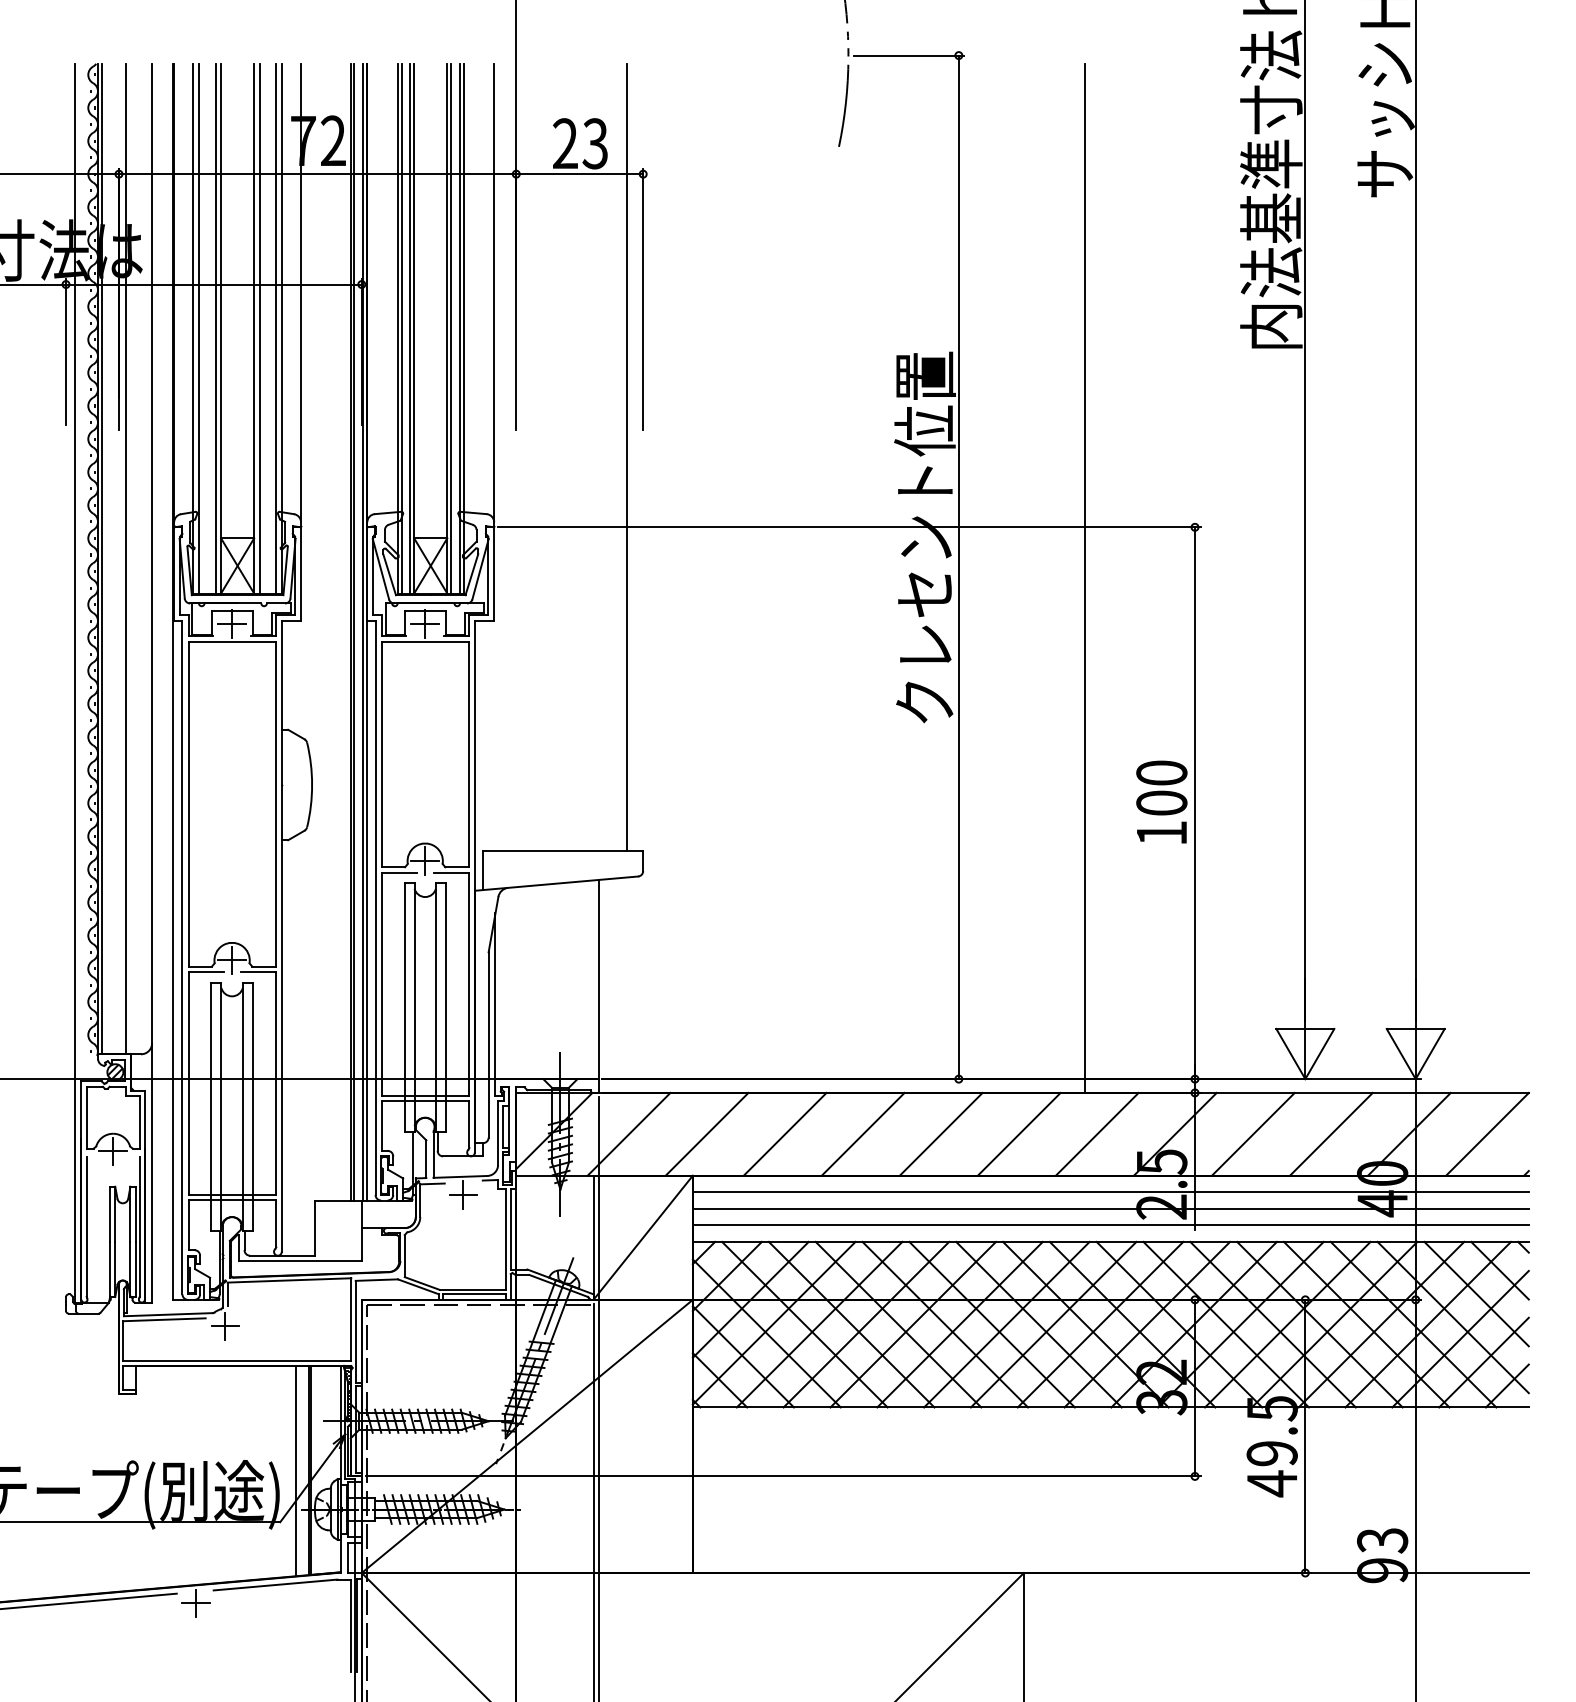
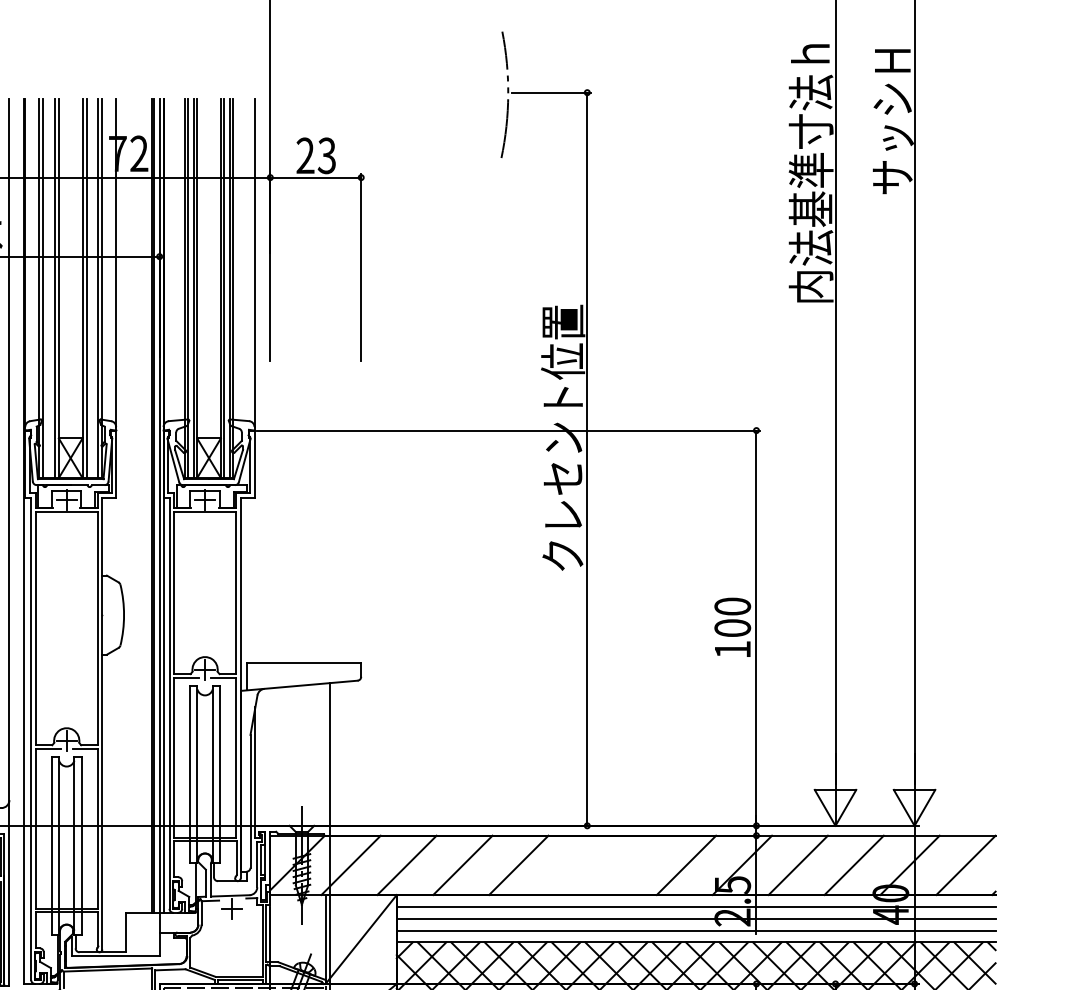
line: (626, 457) -> (349, 380), removed
line: (1084, 577) -> (677, 466), removed
line: (940, 1133) -> (574, 864), removed
line: (1018, 1133) -> (630, 864), removed

